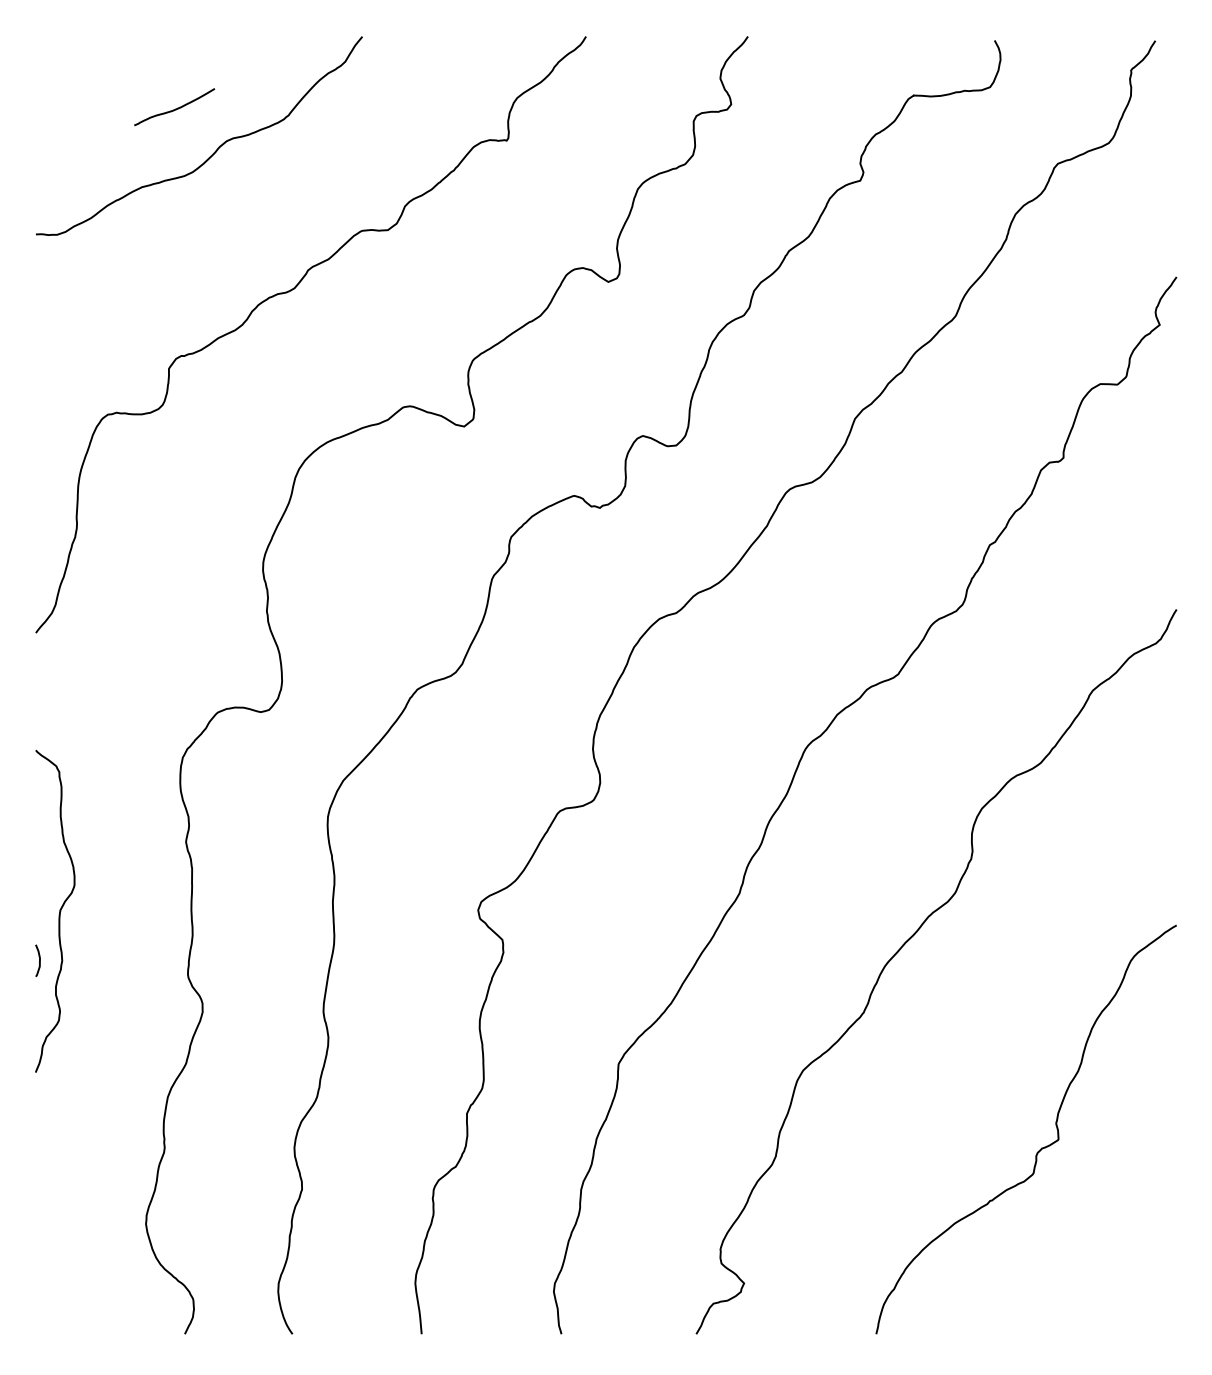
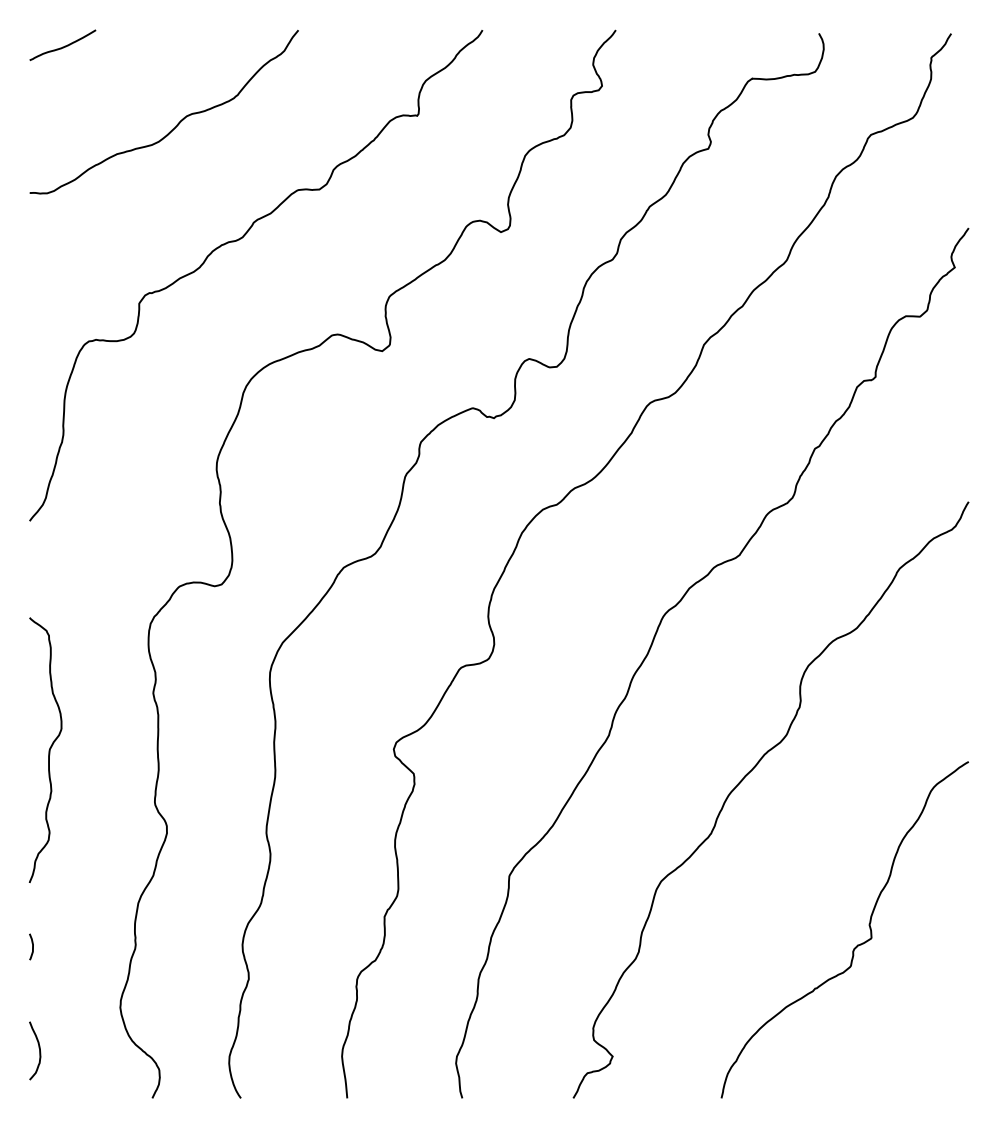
curve: (174, 108) -> (62, 46), moved
curve: (39, 960) -> (32, 946), moved
curve: (46, 1273) -> (38, 1048), added

